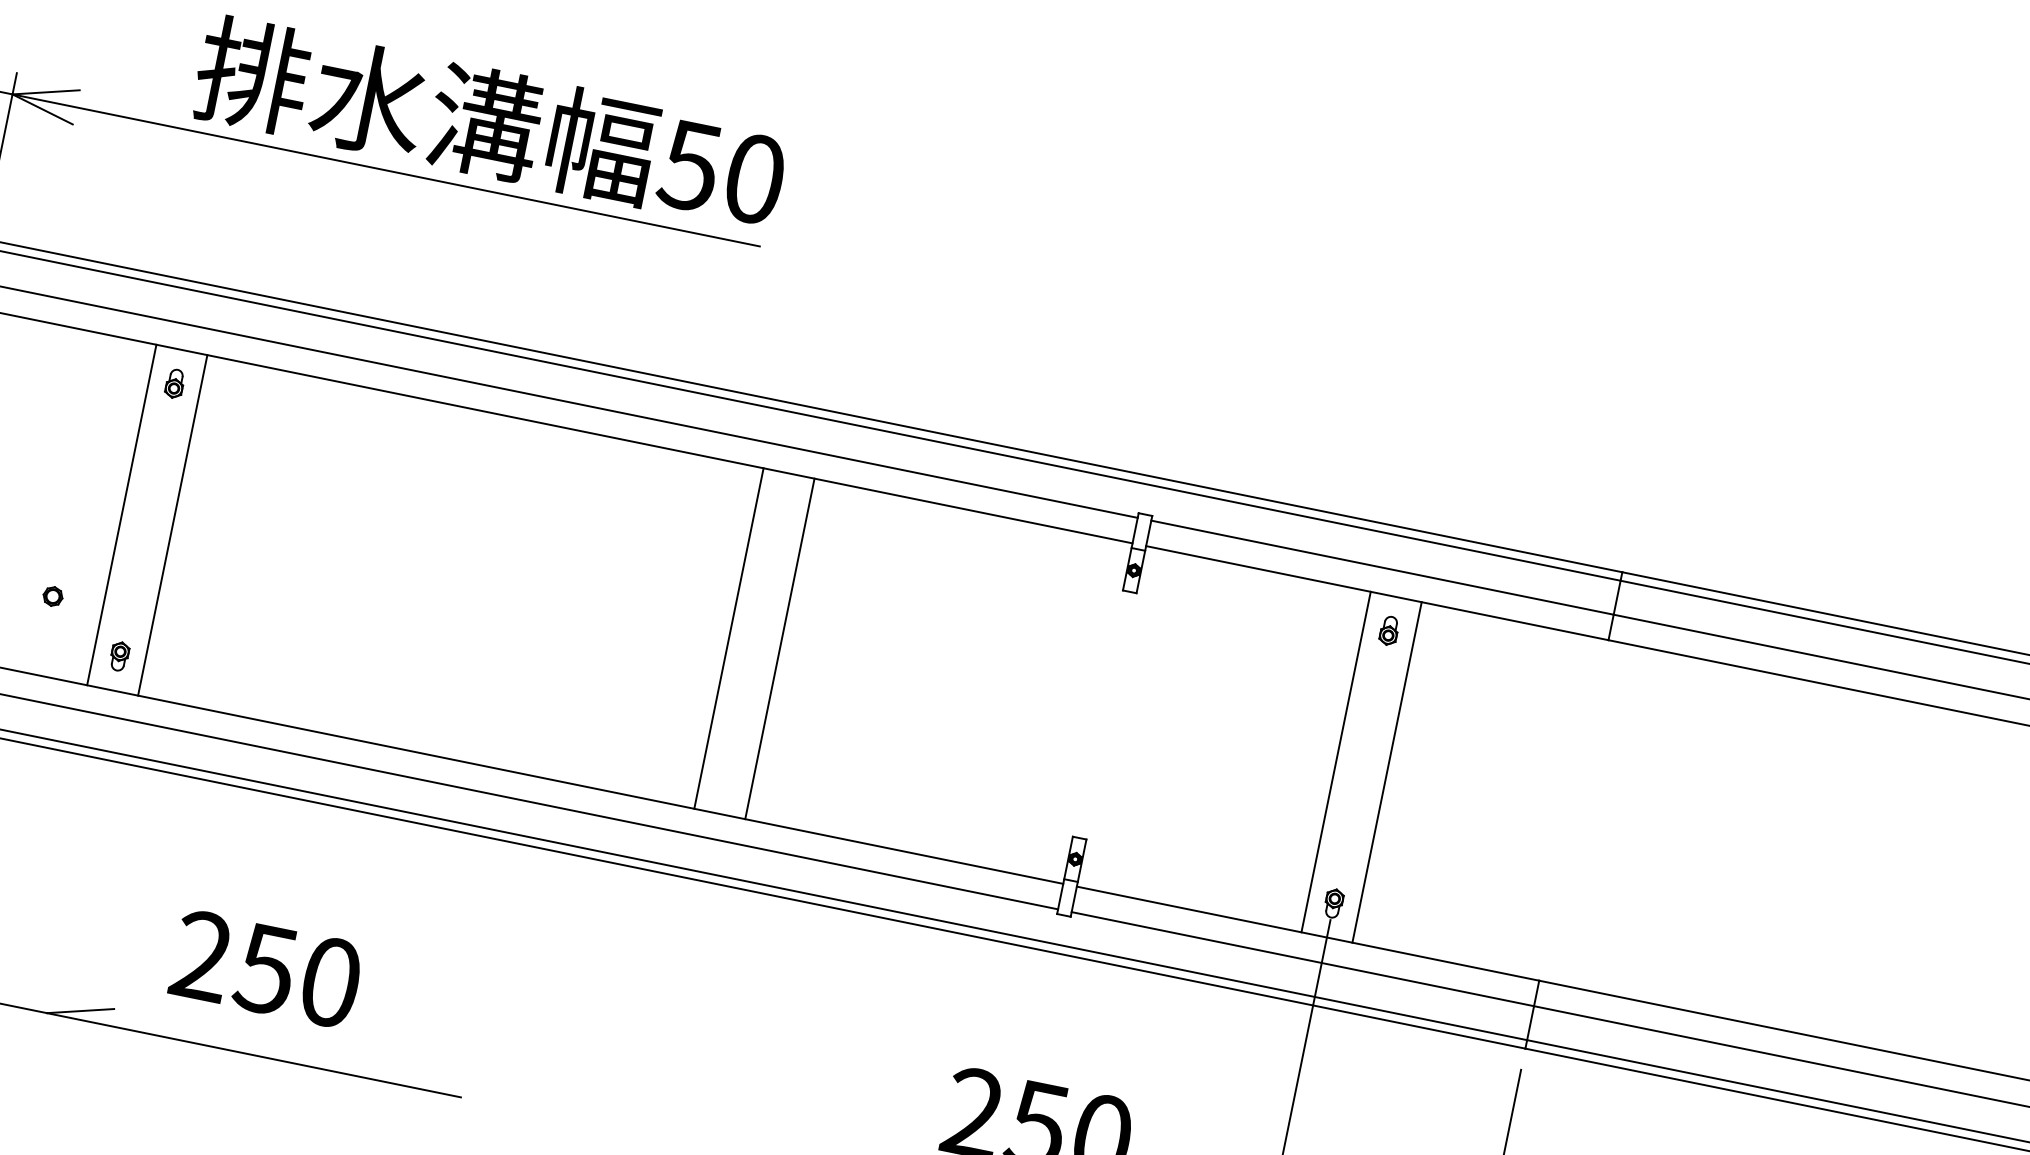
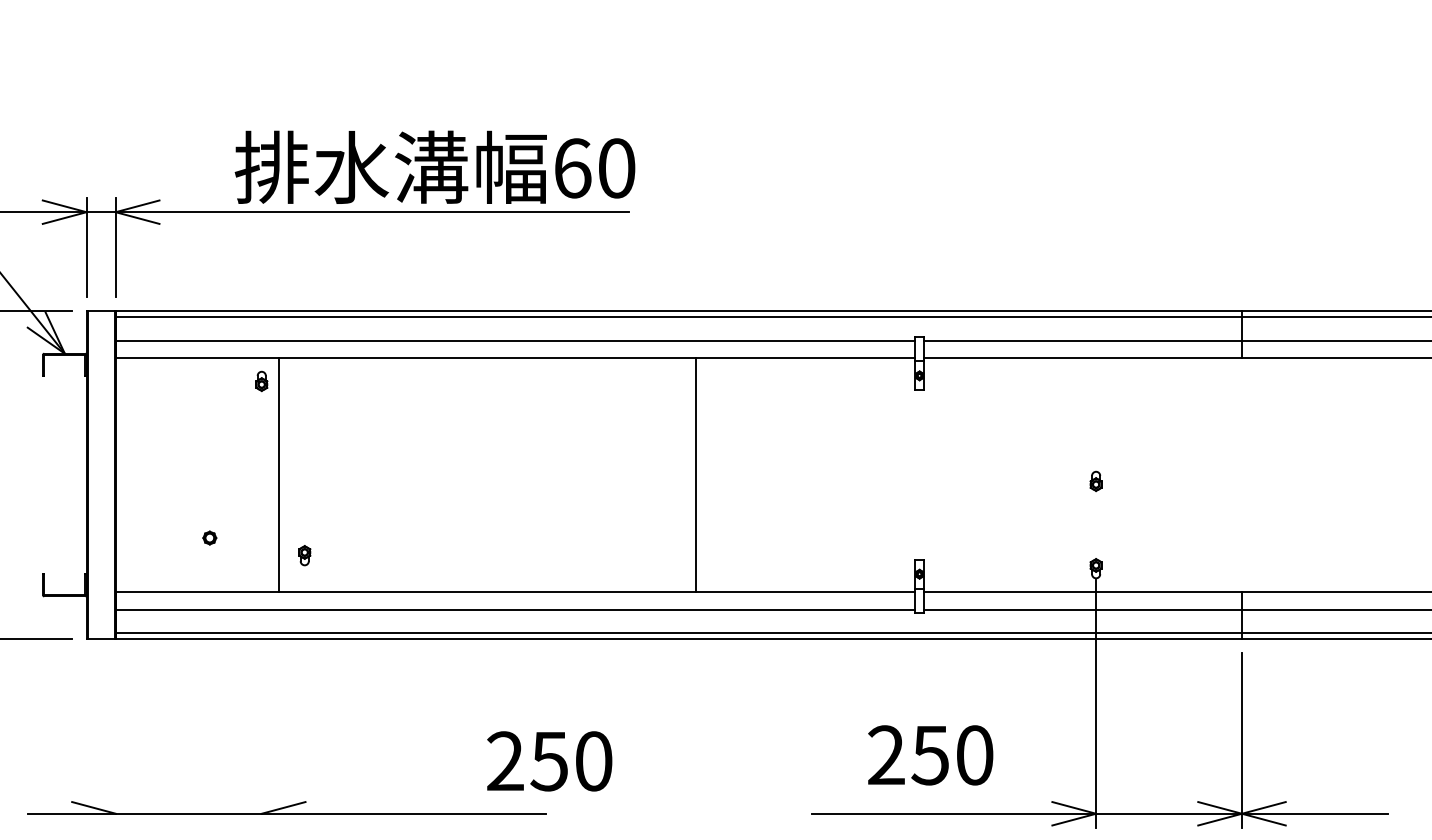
text: (690, 166) -> (572, 168), 50 -> 60
line: (121, 515) -> (244, 475), removed
part: (1388, 630) -> (1095, 481), moved
line: (728, 639) -> (661, 475), removed
part: (119, 656) -> (304, 555), moved
line: (1335, 762) -> (1078, 475), removed
line: (1386, 773) -> (1113, 475), removed
text: (266, 969) -> (549, 761), moved

